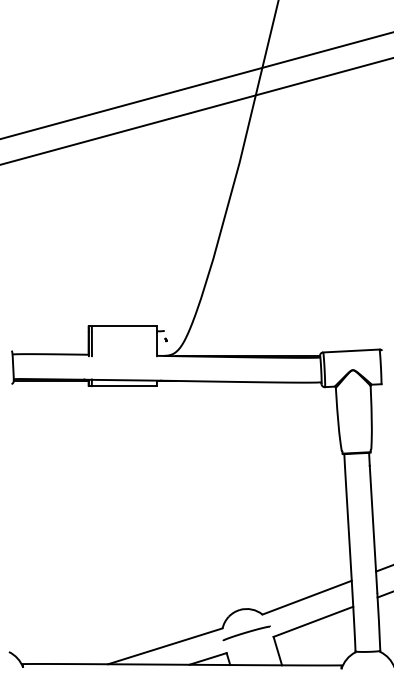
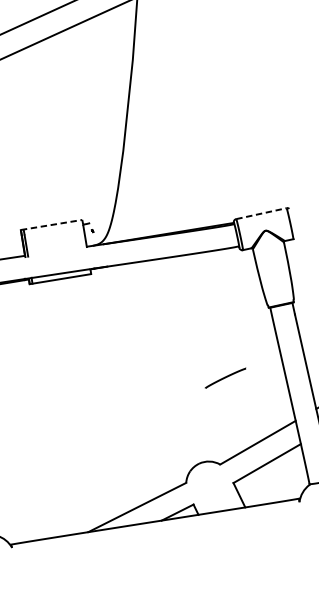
line: (123, 326) -> (52, 225), solid -> dashed
line: (351, 350) -> (261, 213), solid -> dashed
line: (246, 633) -> (225, 378), moved

